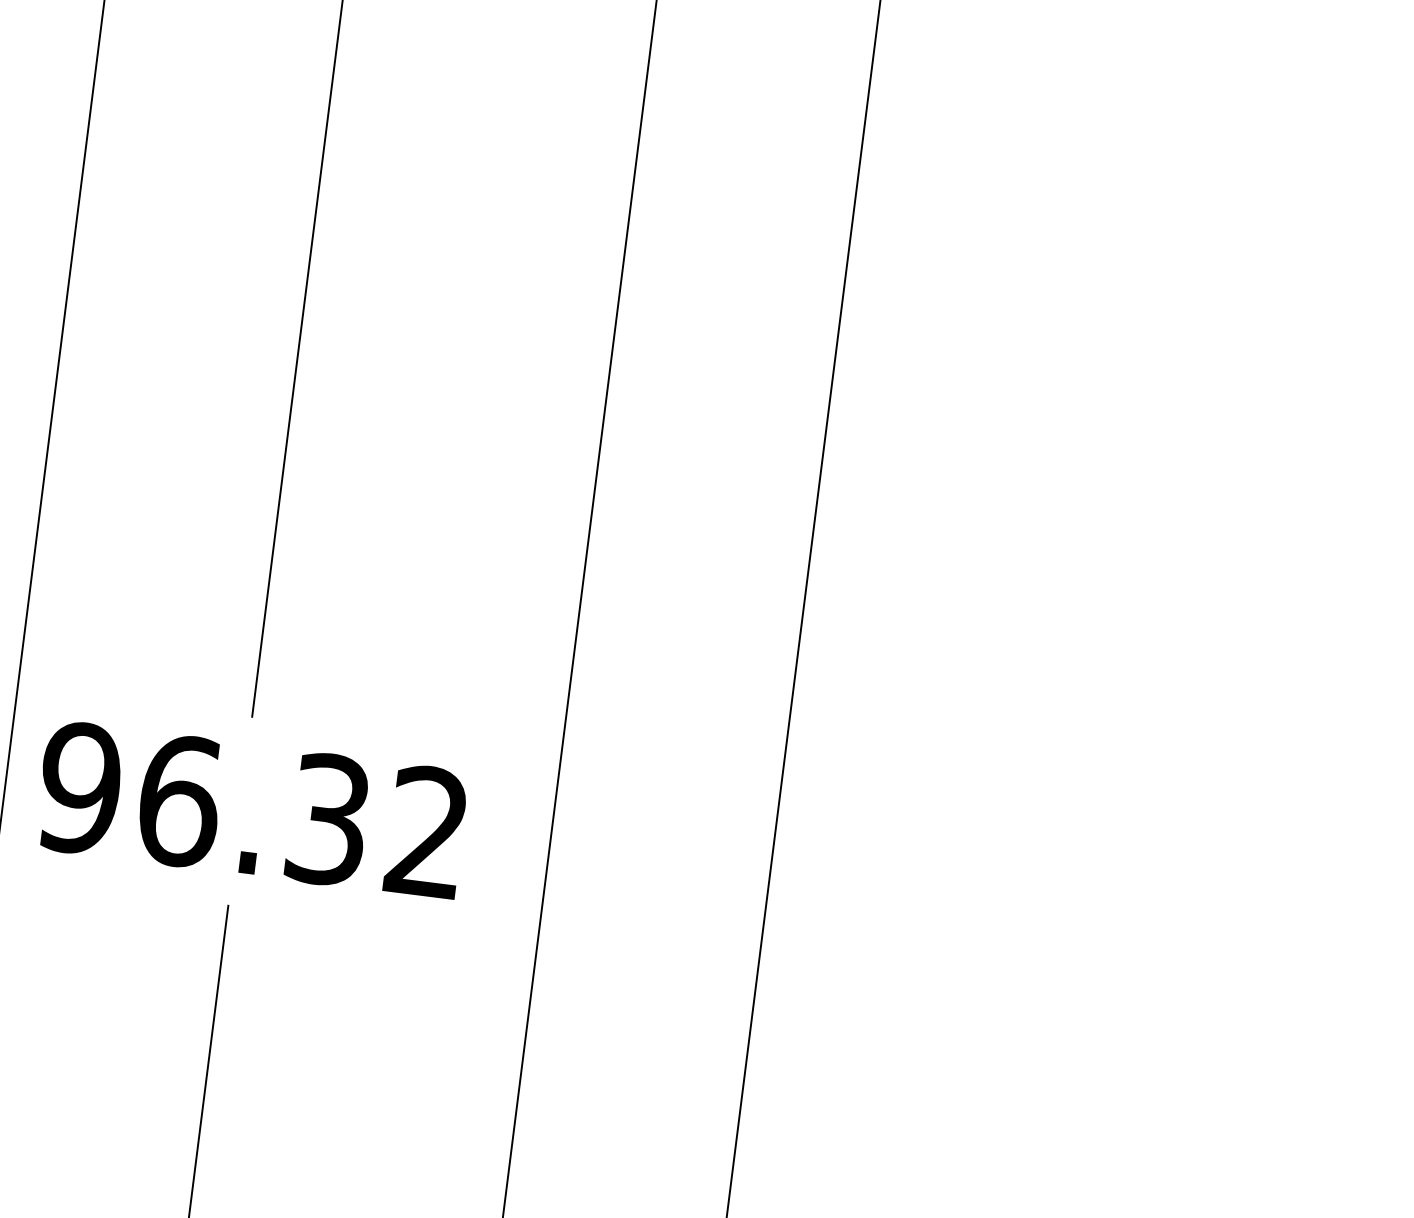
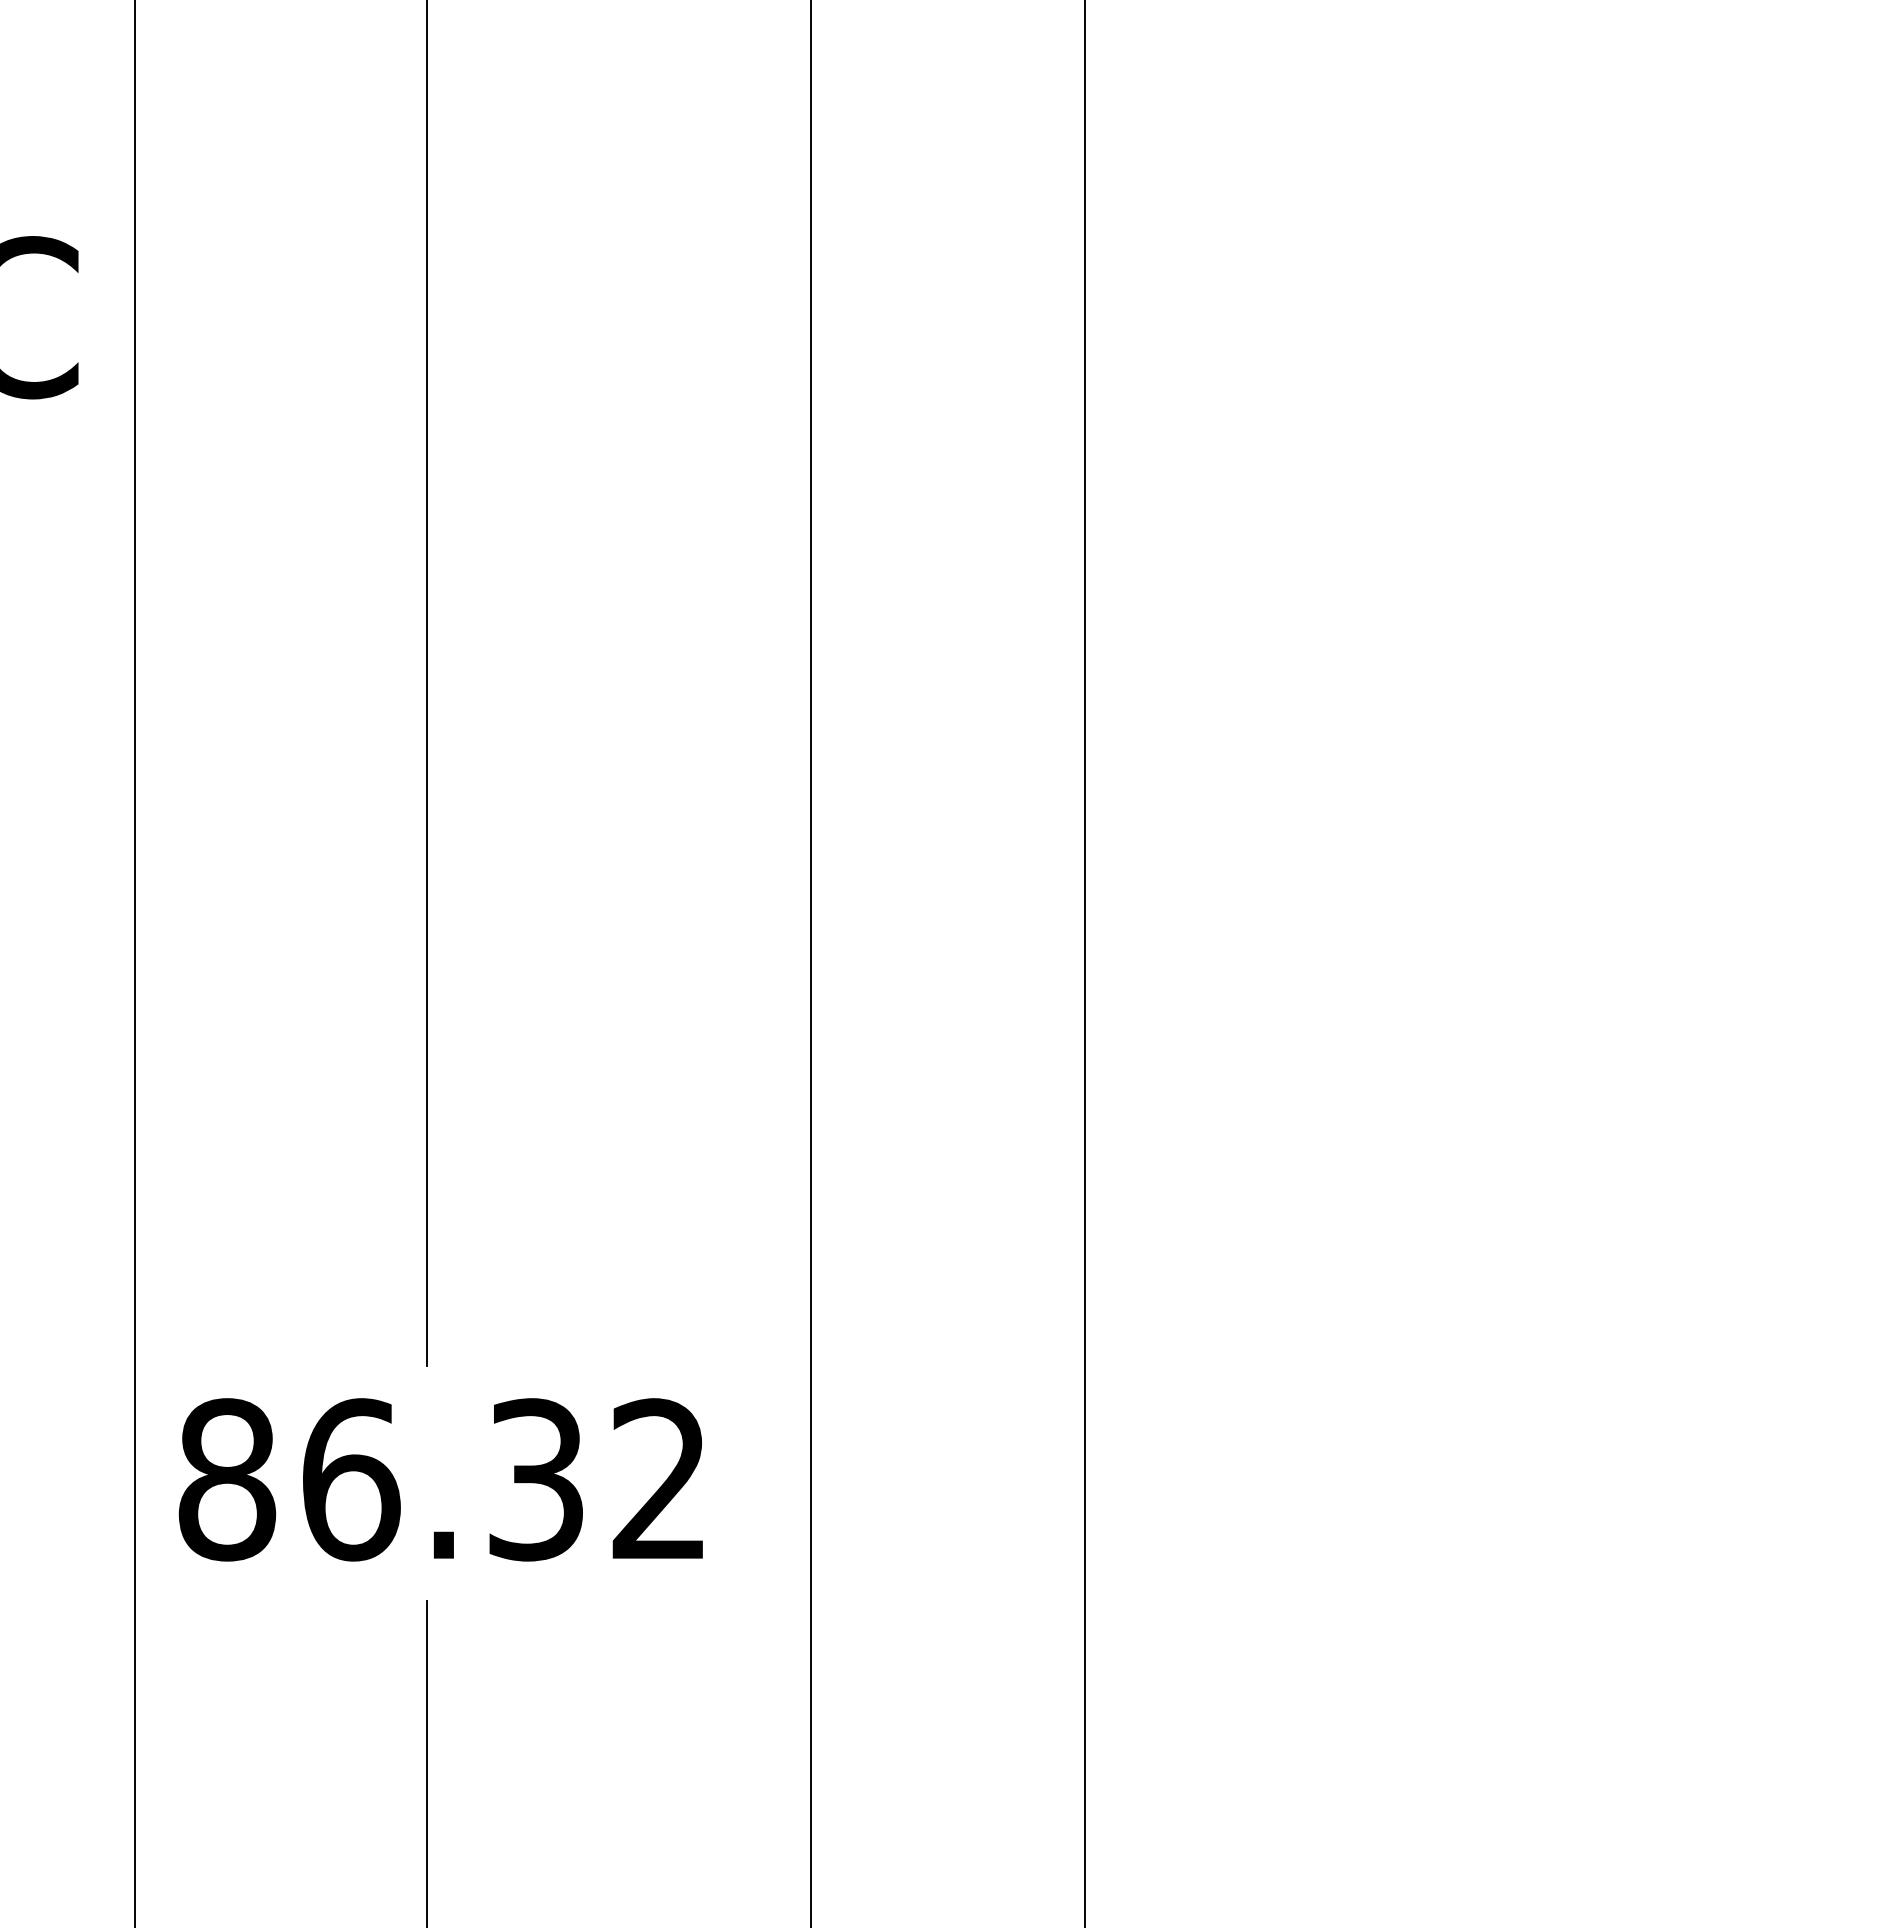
text: (79, 788) -> (226, 1479), 96.32 -> 86.32

